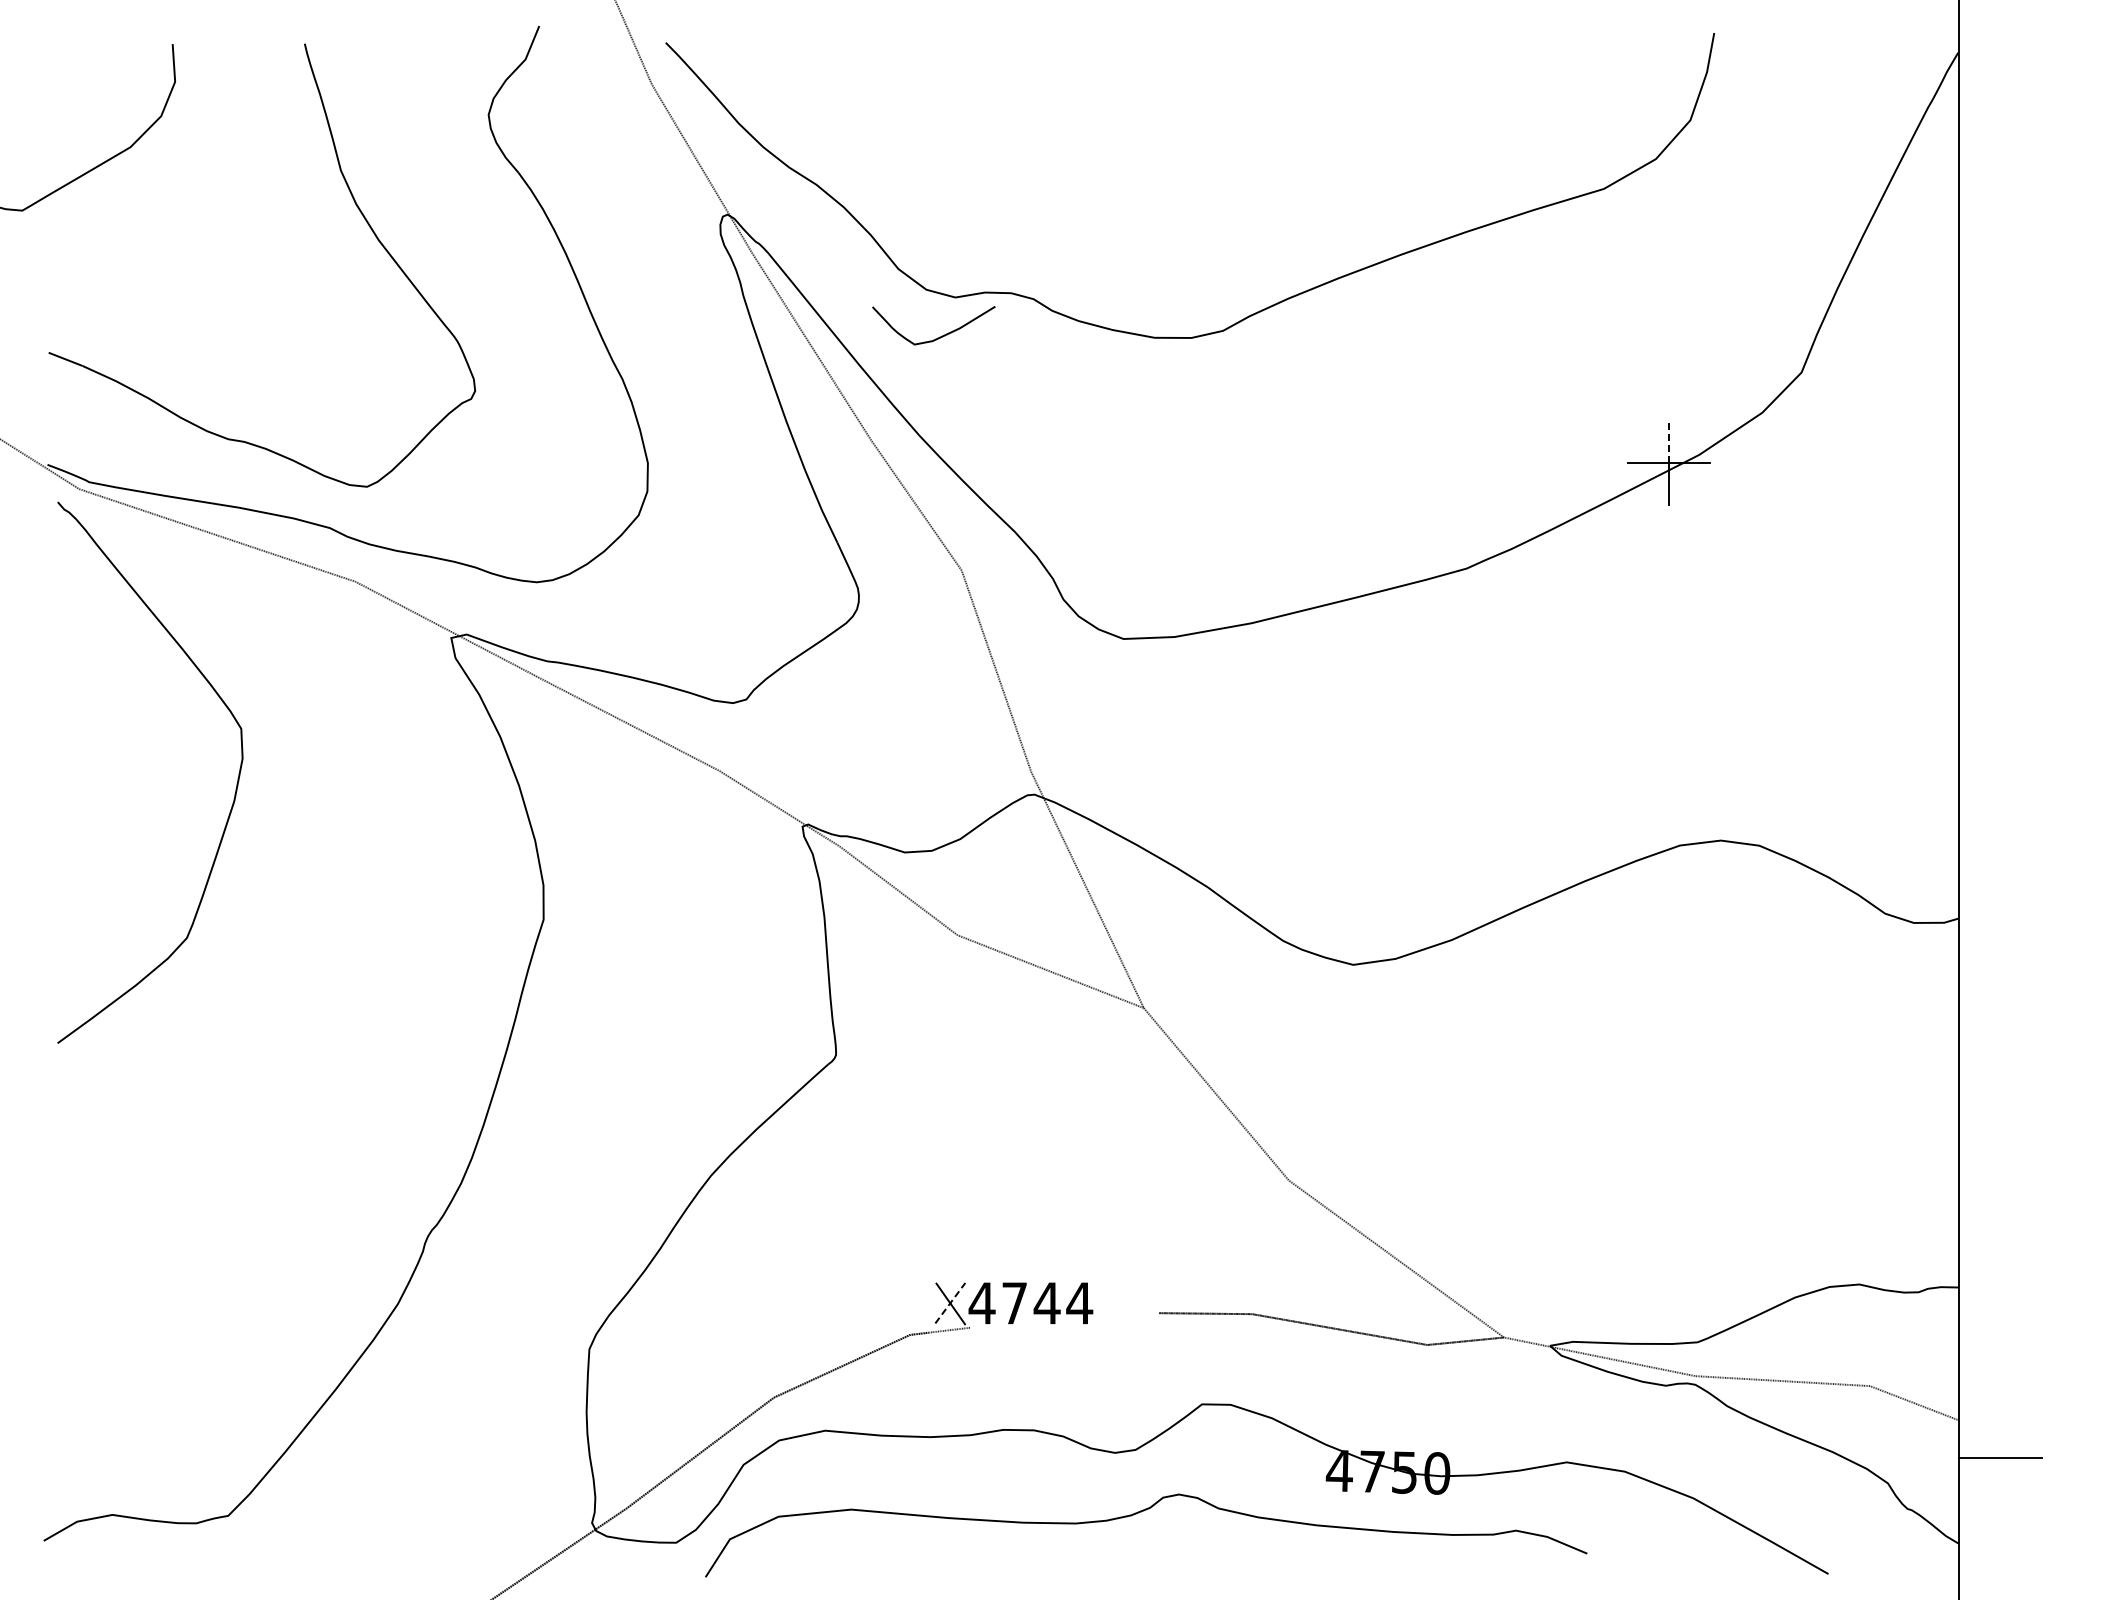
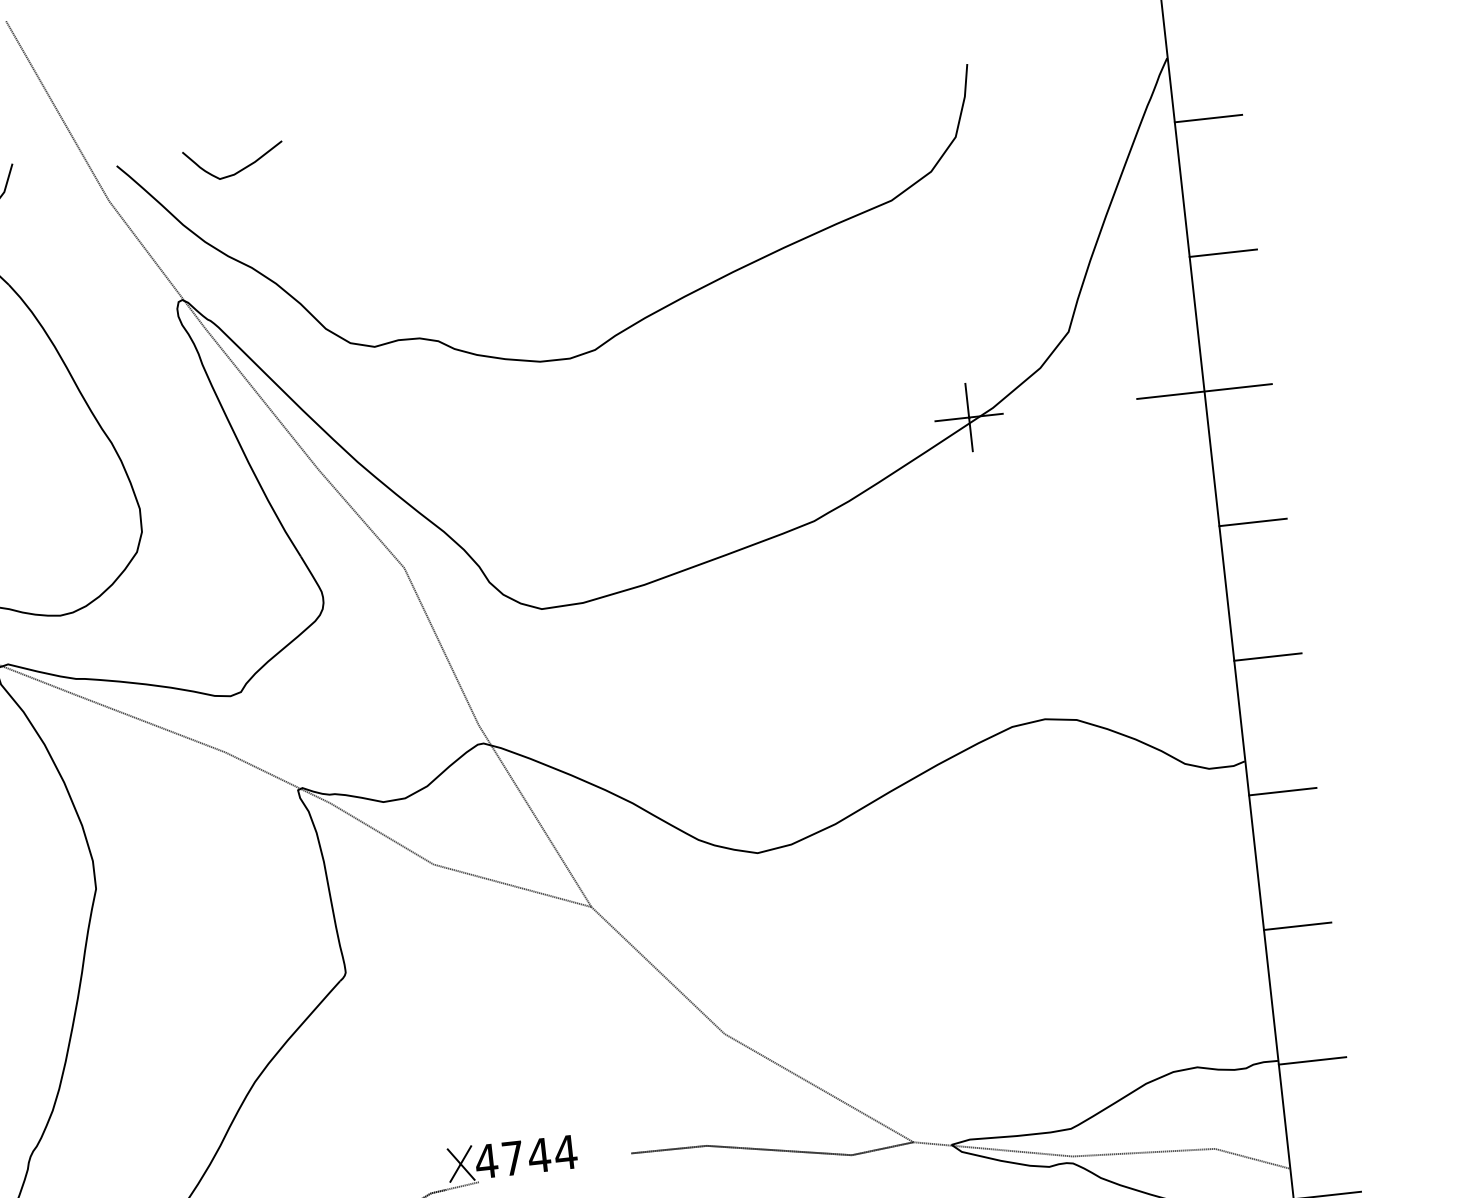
line: (1999, 131) -> (1207, 118), added
line: (1999, 297) -> (1222, 253), added
curve: (939, 336) -> (239, 170), moved
line: (1669, 442) -> (967, 400), dashed -> solid
line: (1958, 463) -> (1204, 391), added
line: (1999, 629) -> (1252, 522), added
line: (1999, 794) -> (1267, 656), added
line: (1999, 960) -> (1282, 791), added
line: (1999, 1126) -> (1296, 926), added
line: (1999, 1292) -> (1311, 1061), added
line: (950, 1302) -> (460, 1163), dashed -> solid

